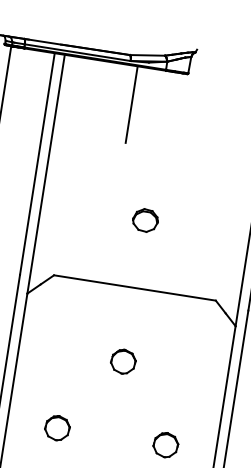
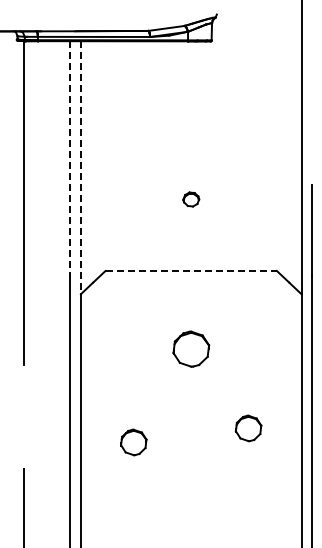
line: (132, 104) -> (158, 81), removed
line: (37, 164) -> (70, 159), solid -> dashed
line: (45, 174) -> (80, 168), solid -> dashed
part: (145, 220) -> (191, 199), size x0.6
line: (135, 287) -> (191, 270), solid -> dashed
part: (122, 361) -> (190, 348), size x1.4
part: (57, 428) -> (133, 442), moved

